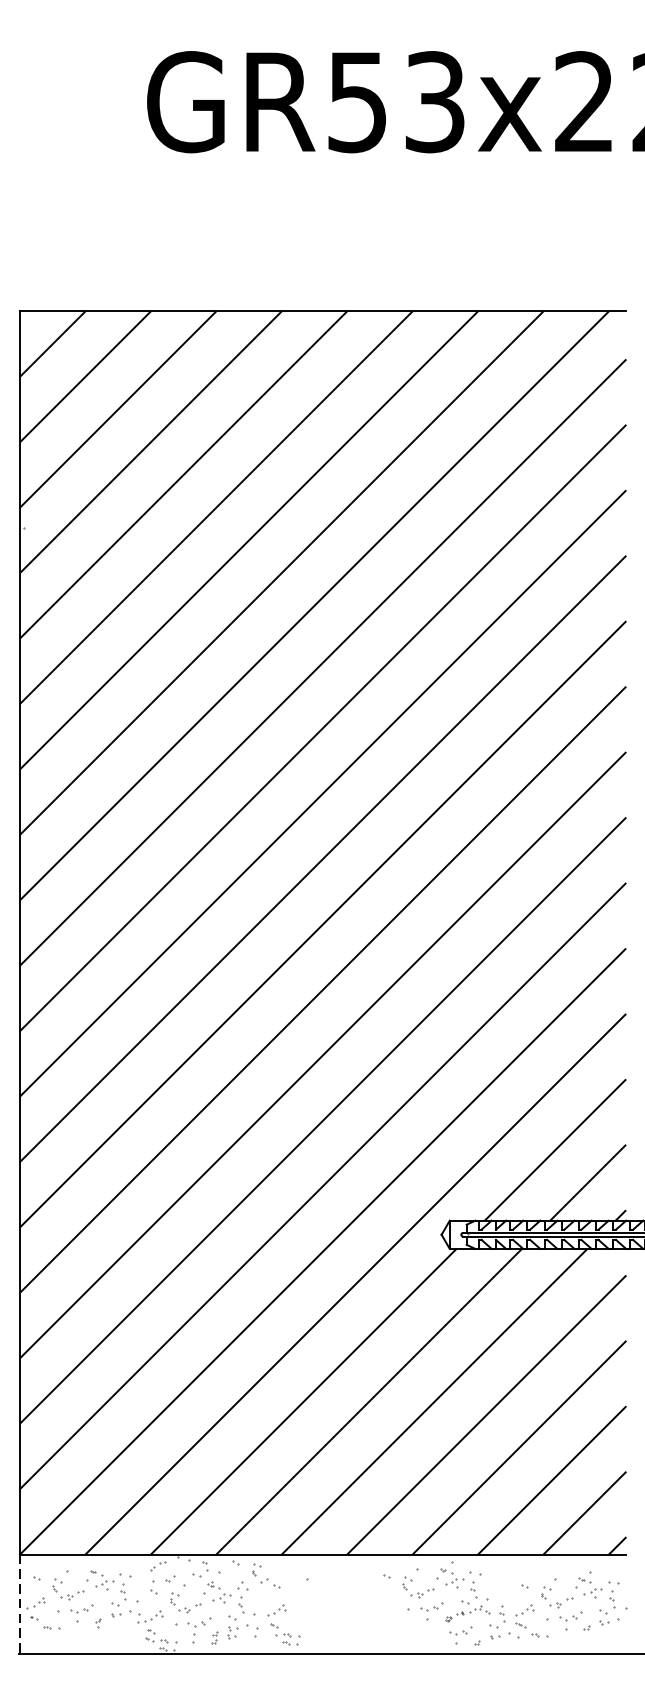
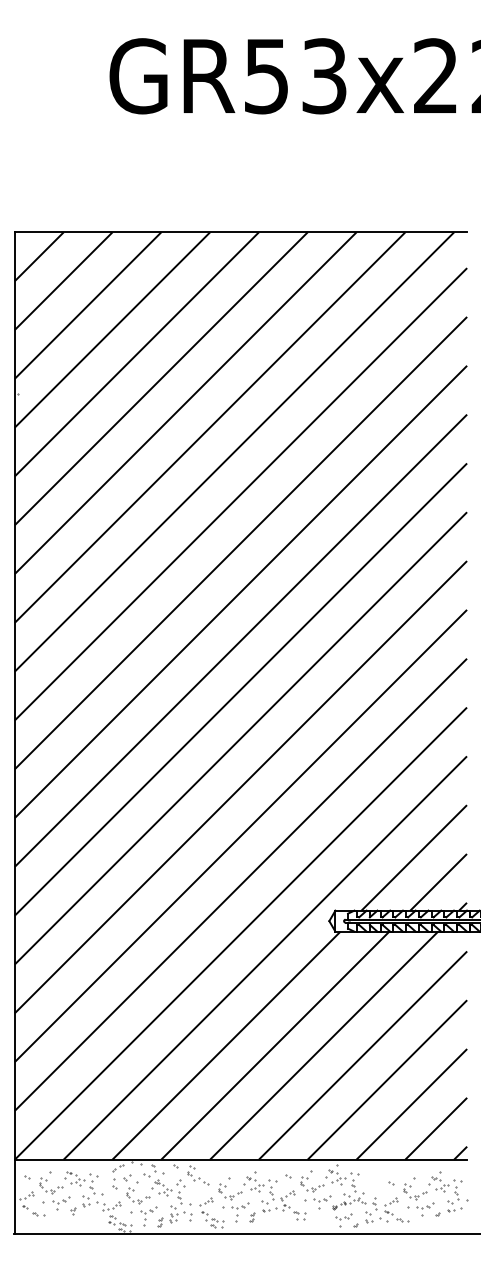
part: (351, 1603) -> (262, 1196), added
line: (19, 1605) -> (14, 1197), dashed -> solid

